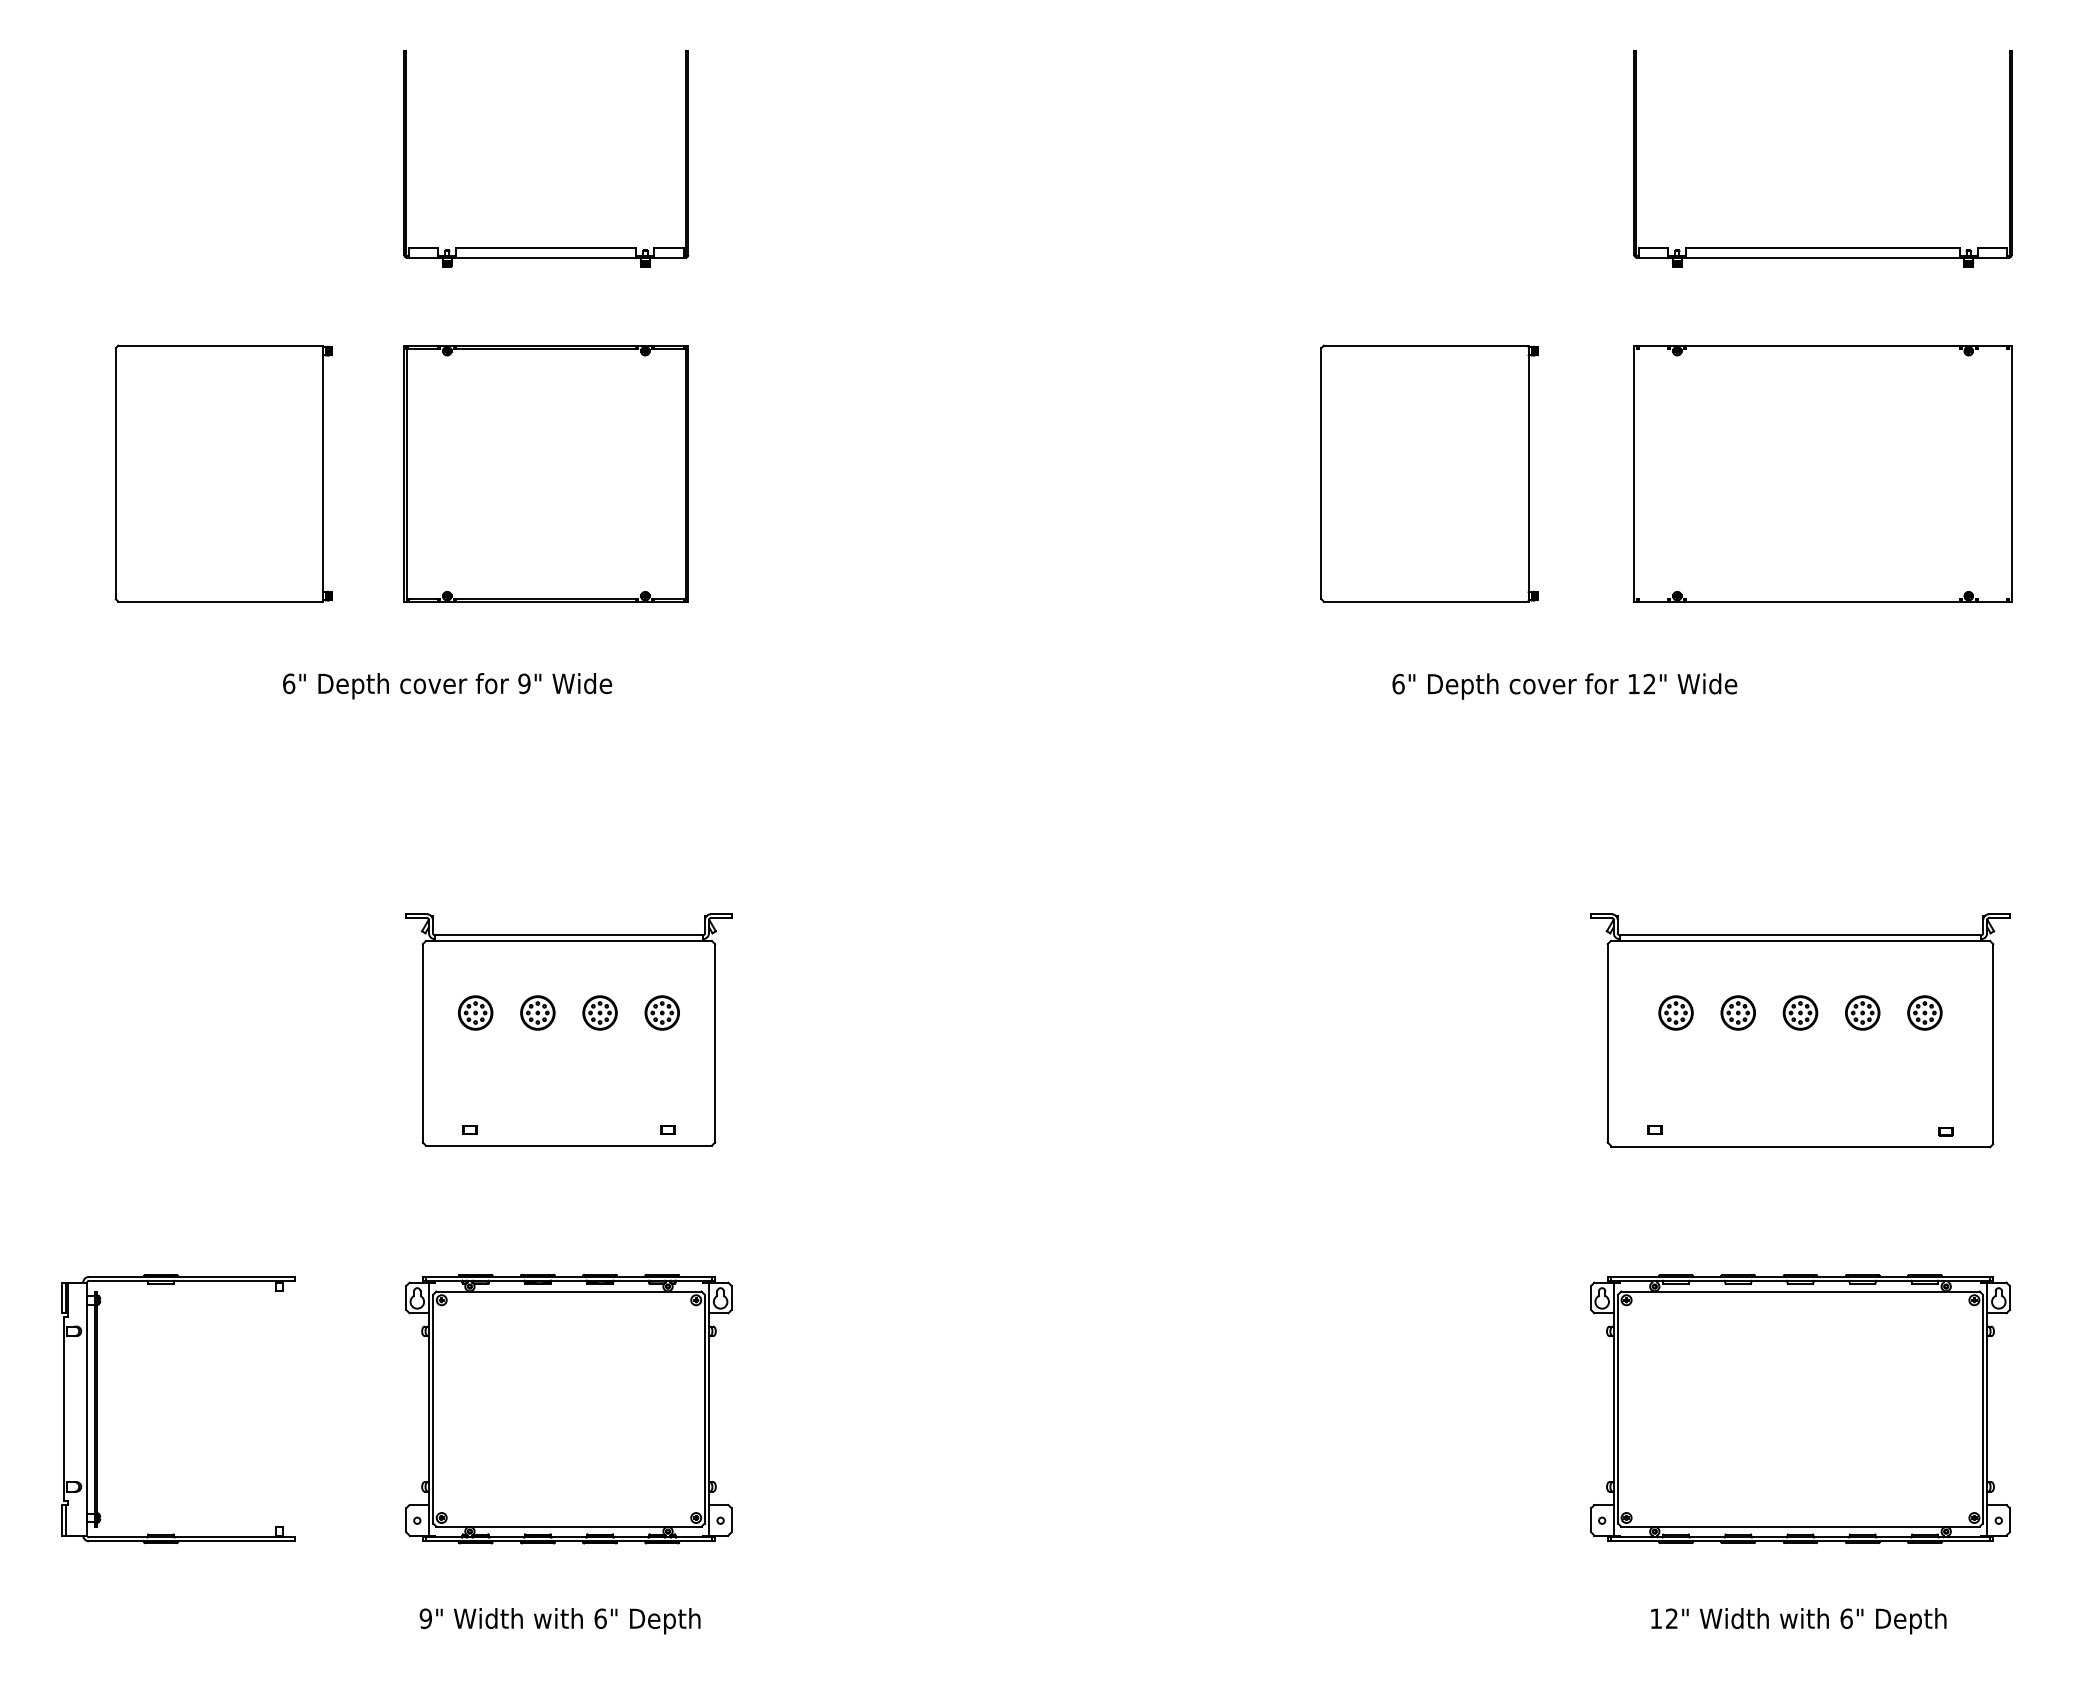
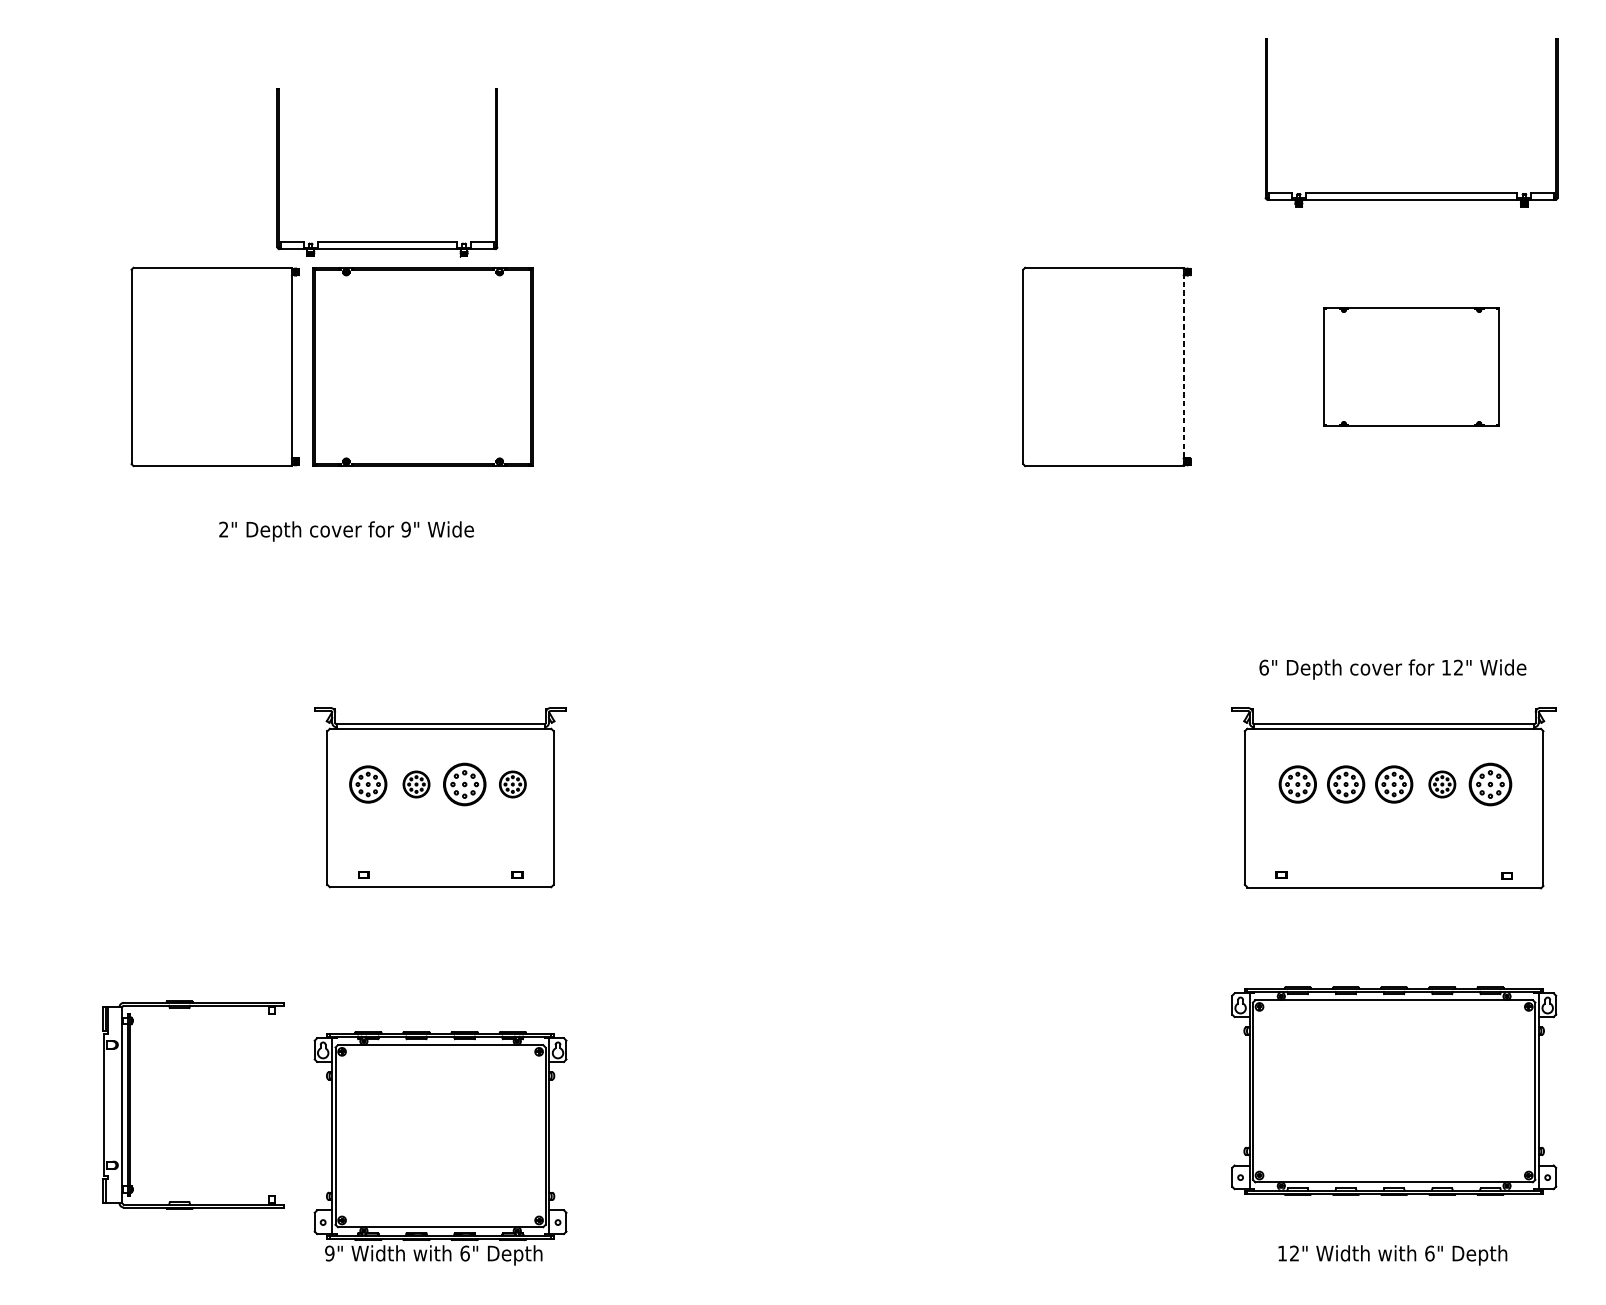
part: (546, 247) -> (387, 241), moved
part: (223, 473) -> (214, 366), moved
line: (1528, 473) -> (1183, 366), solid -> dashed
part: (1822, 473) -> (1411, 366), size x0.6
text: (289, 683) -> (224, 529), 6" -> 2"
text: (1564, 686) -> (1392, 669), moved
part: (475, 1012) -> (368, 784), size x1.4
part: (599, 1012) -> (464, 784), size x1.6
part: (1675, 1012) -> (1297, 784), size x1.4
part: (1737, 1012) -> (1345, 784), size x1.4
part: (1800, 1012) -> (1394, 784), size x1.4
part: (1924, 1012) -> (1490, 784), size x1.6
part: (97, 1409) -> (130, 1105), moved
part: (568, 1409) -> (440, 1136), moved

